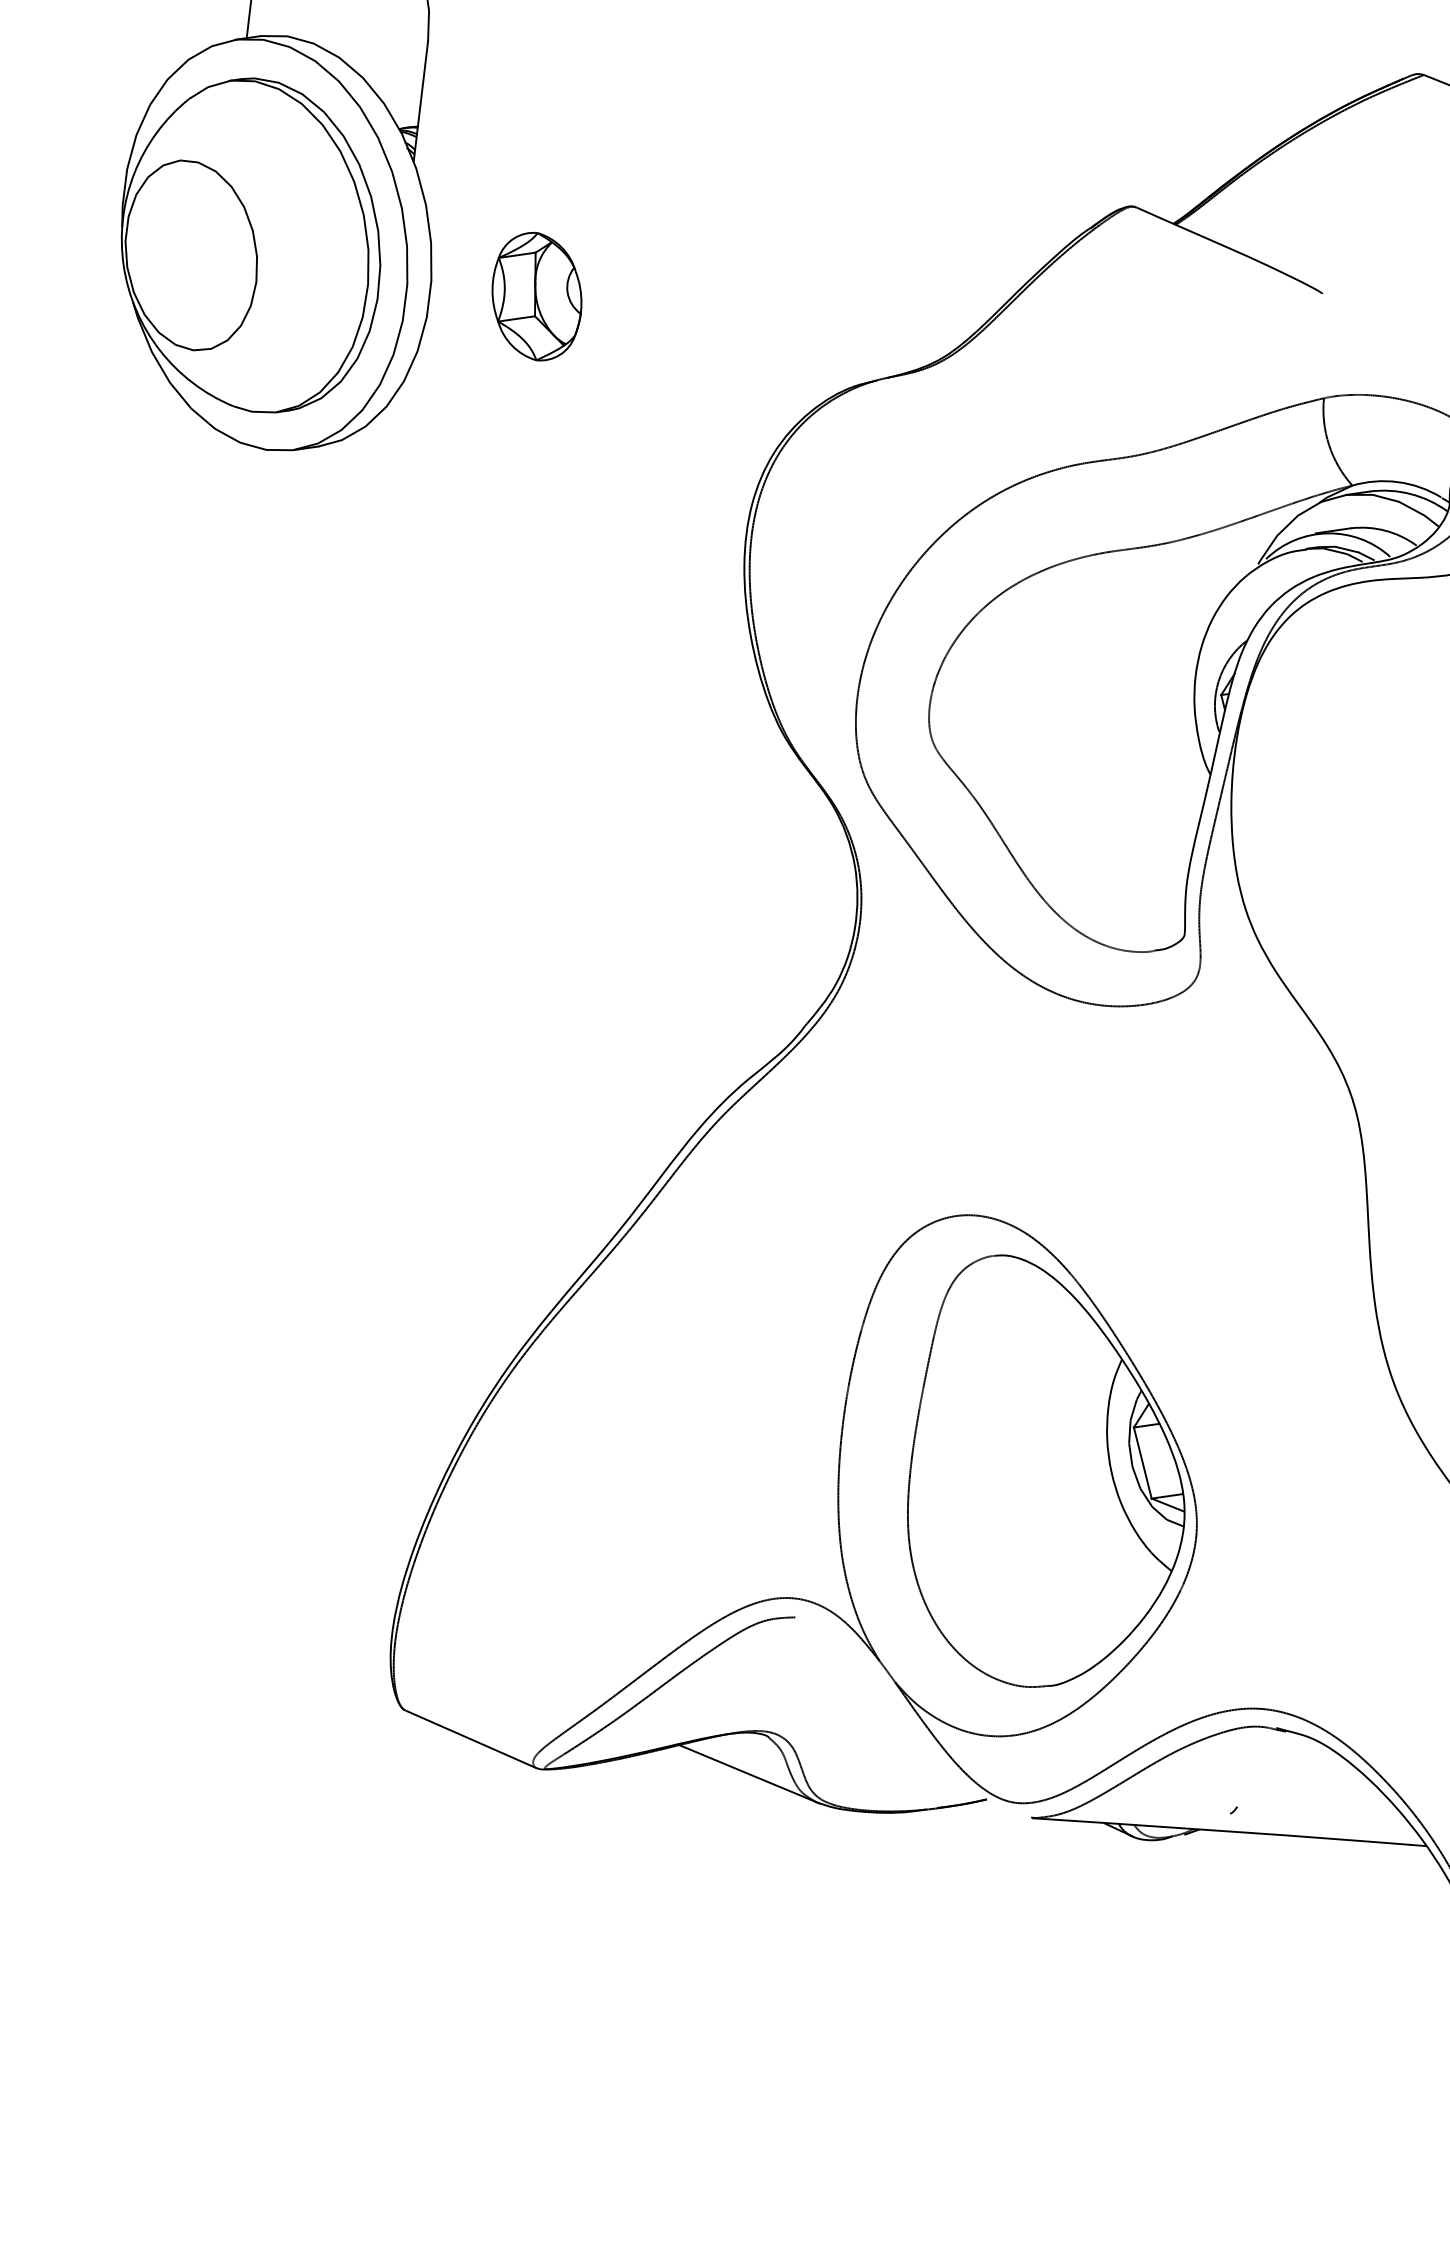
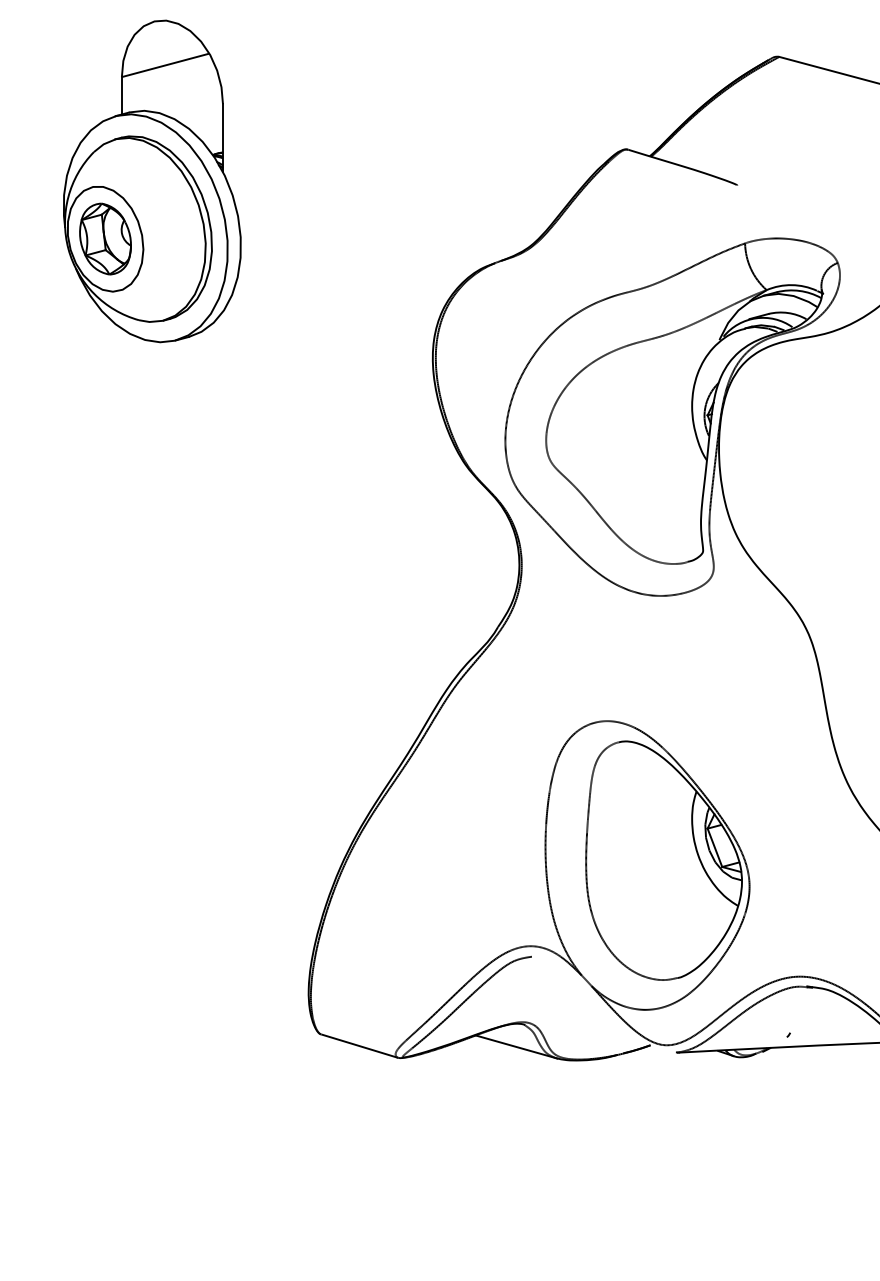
part: (537, 295) -> (105, 238), moved

